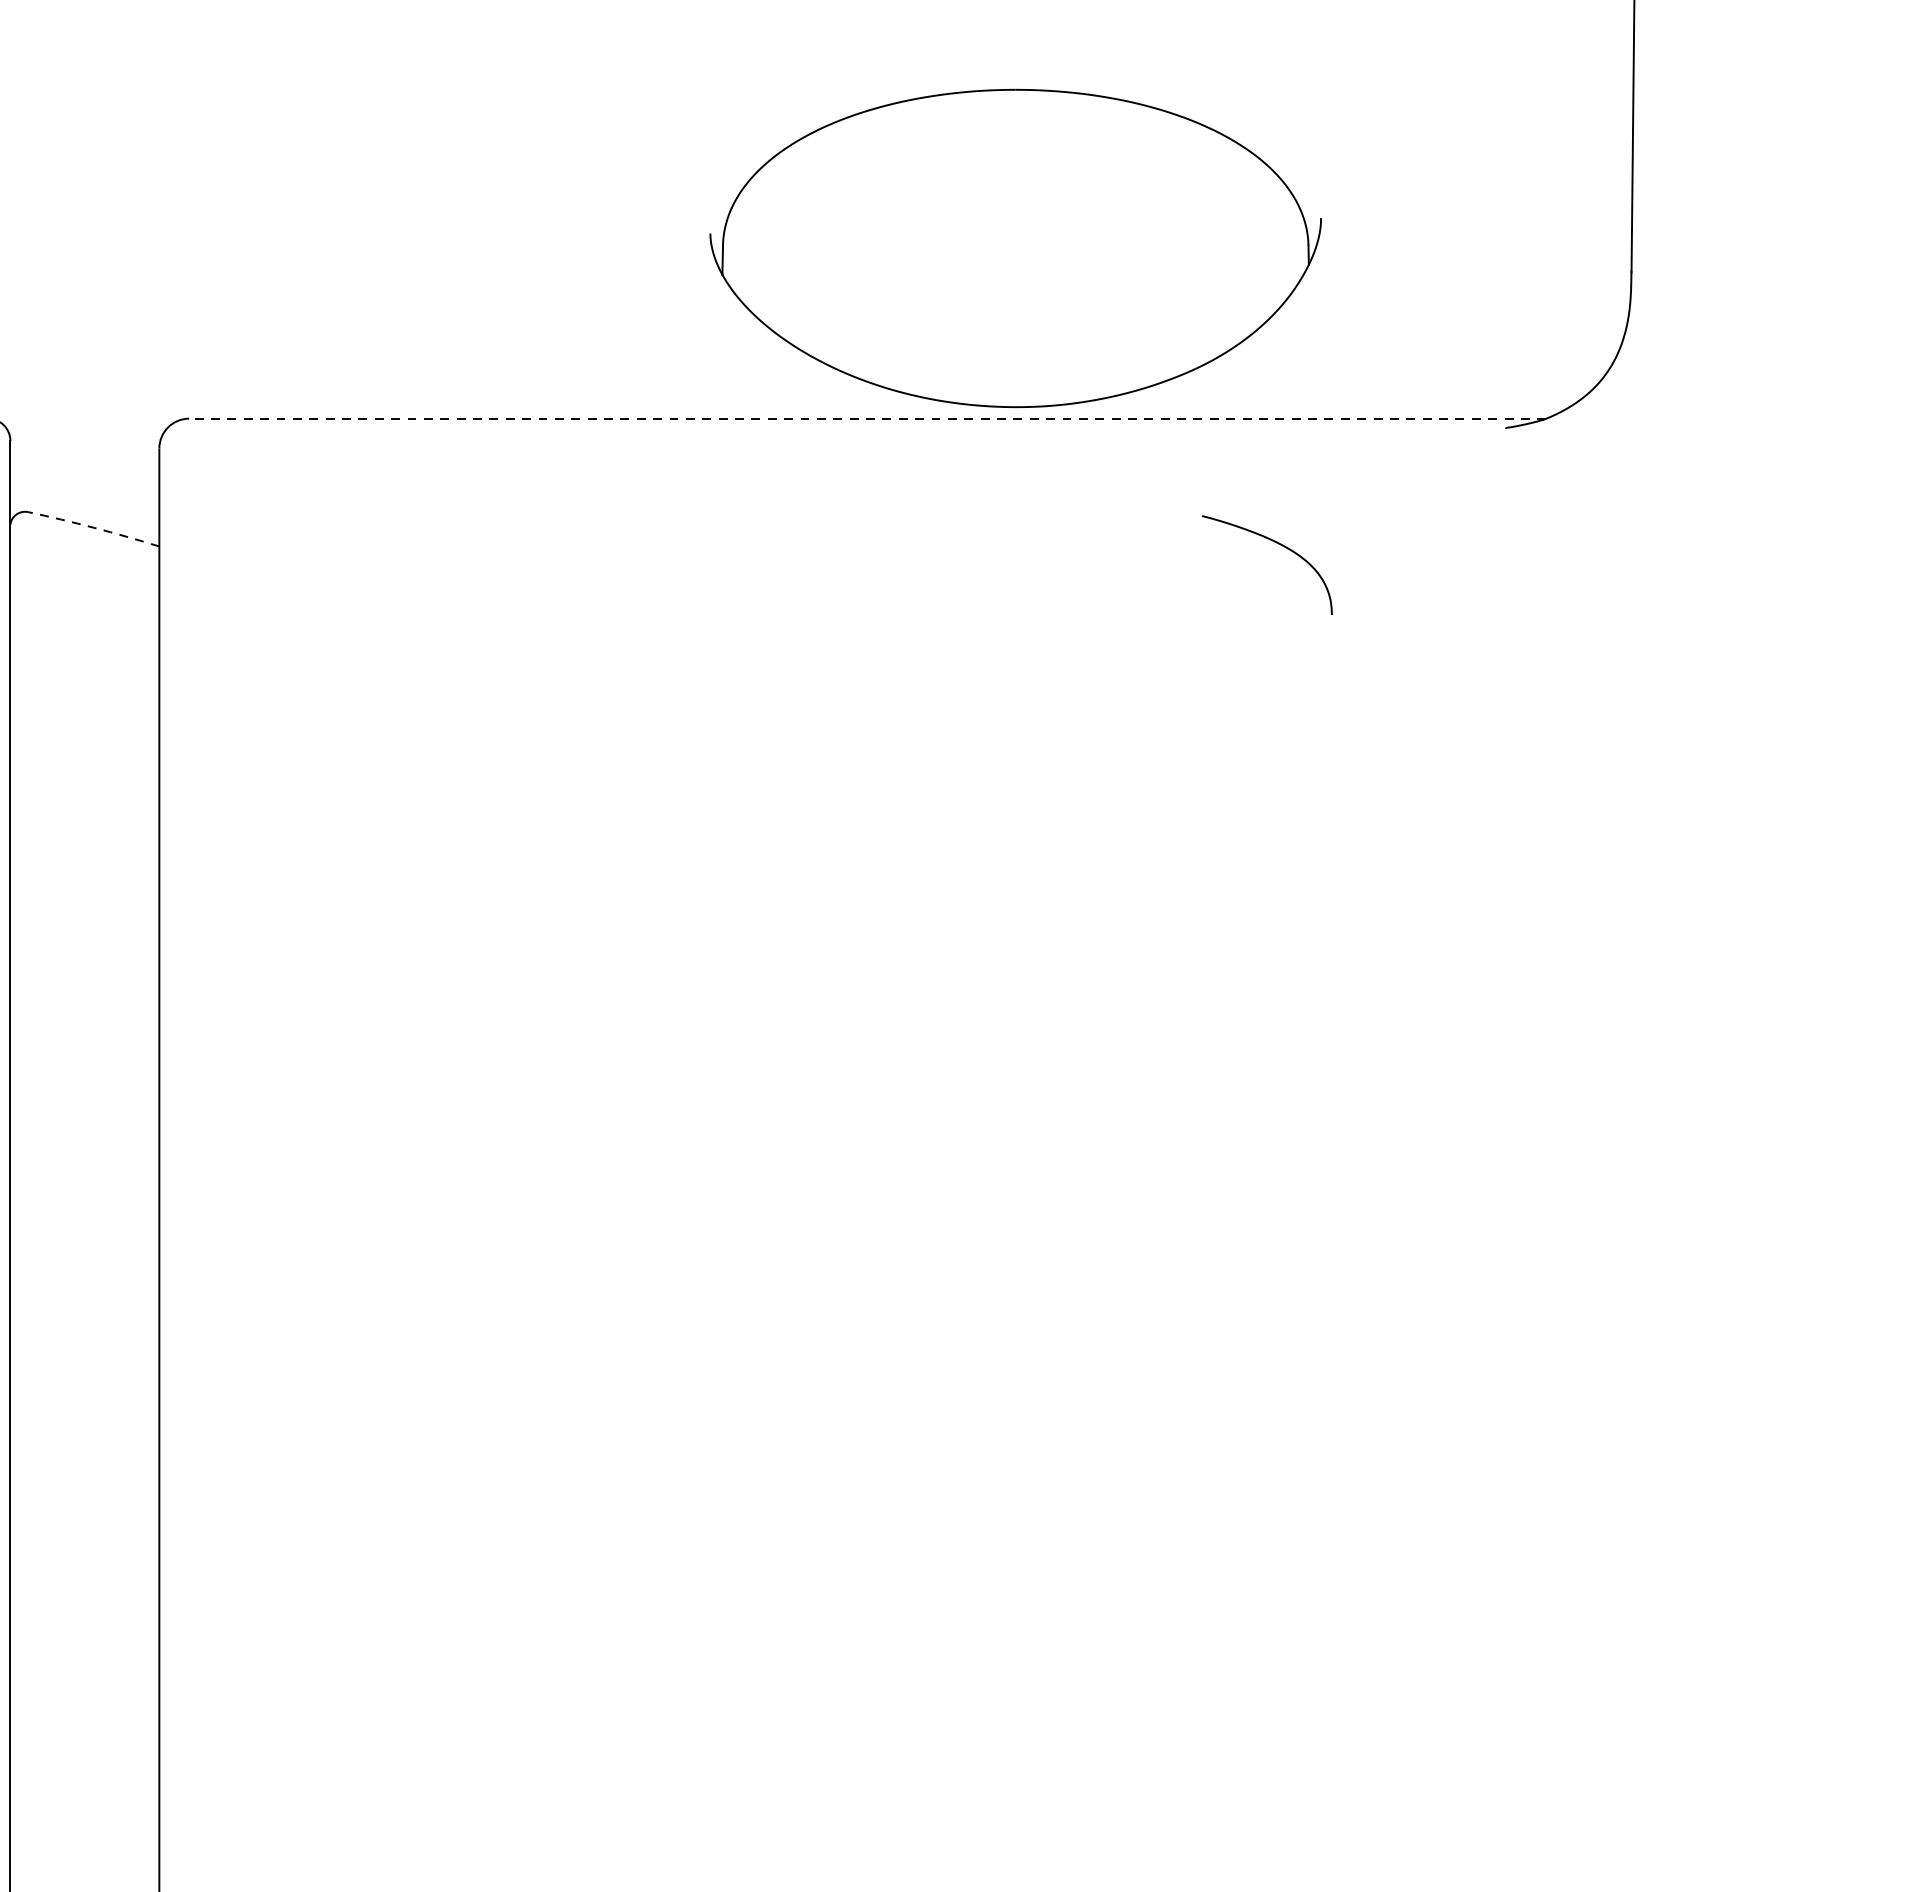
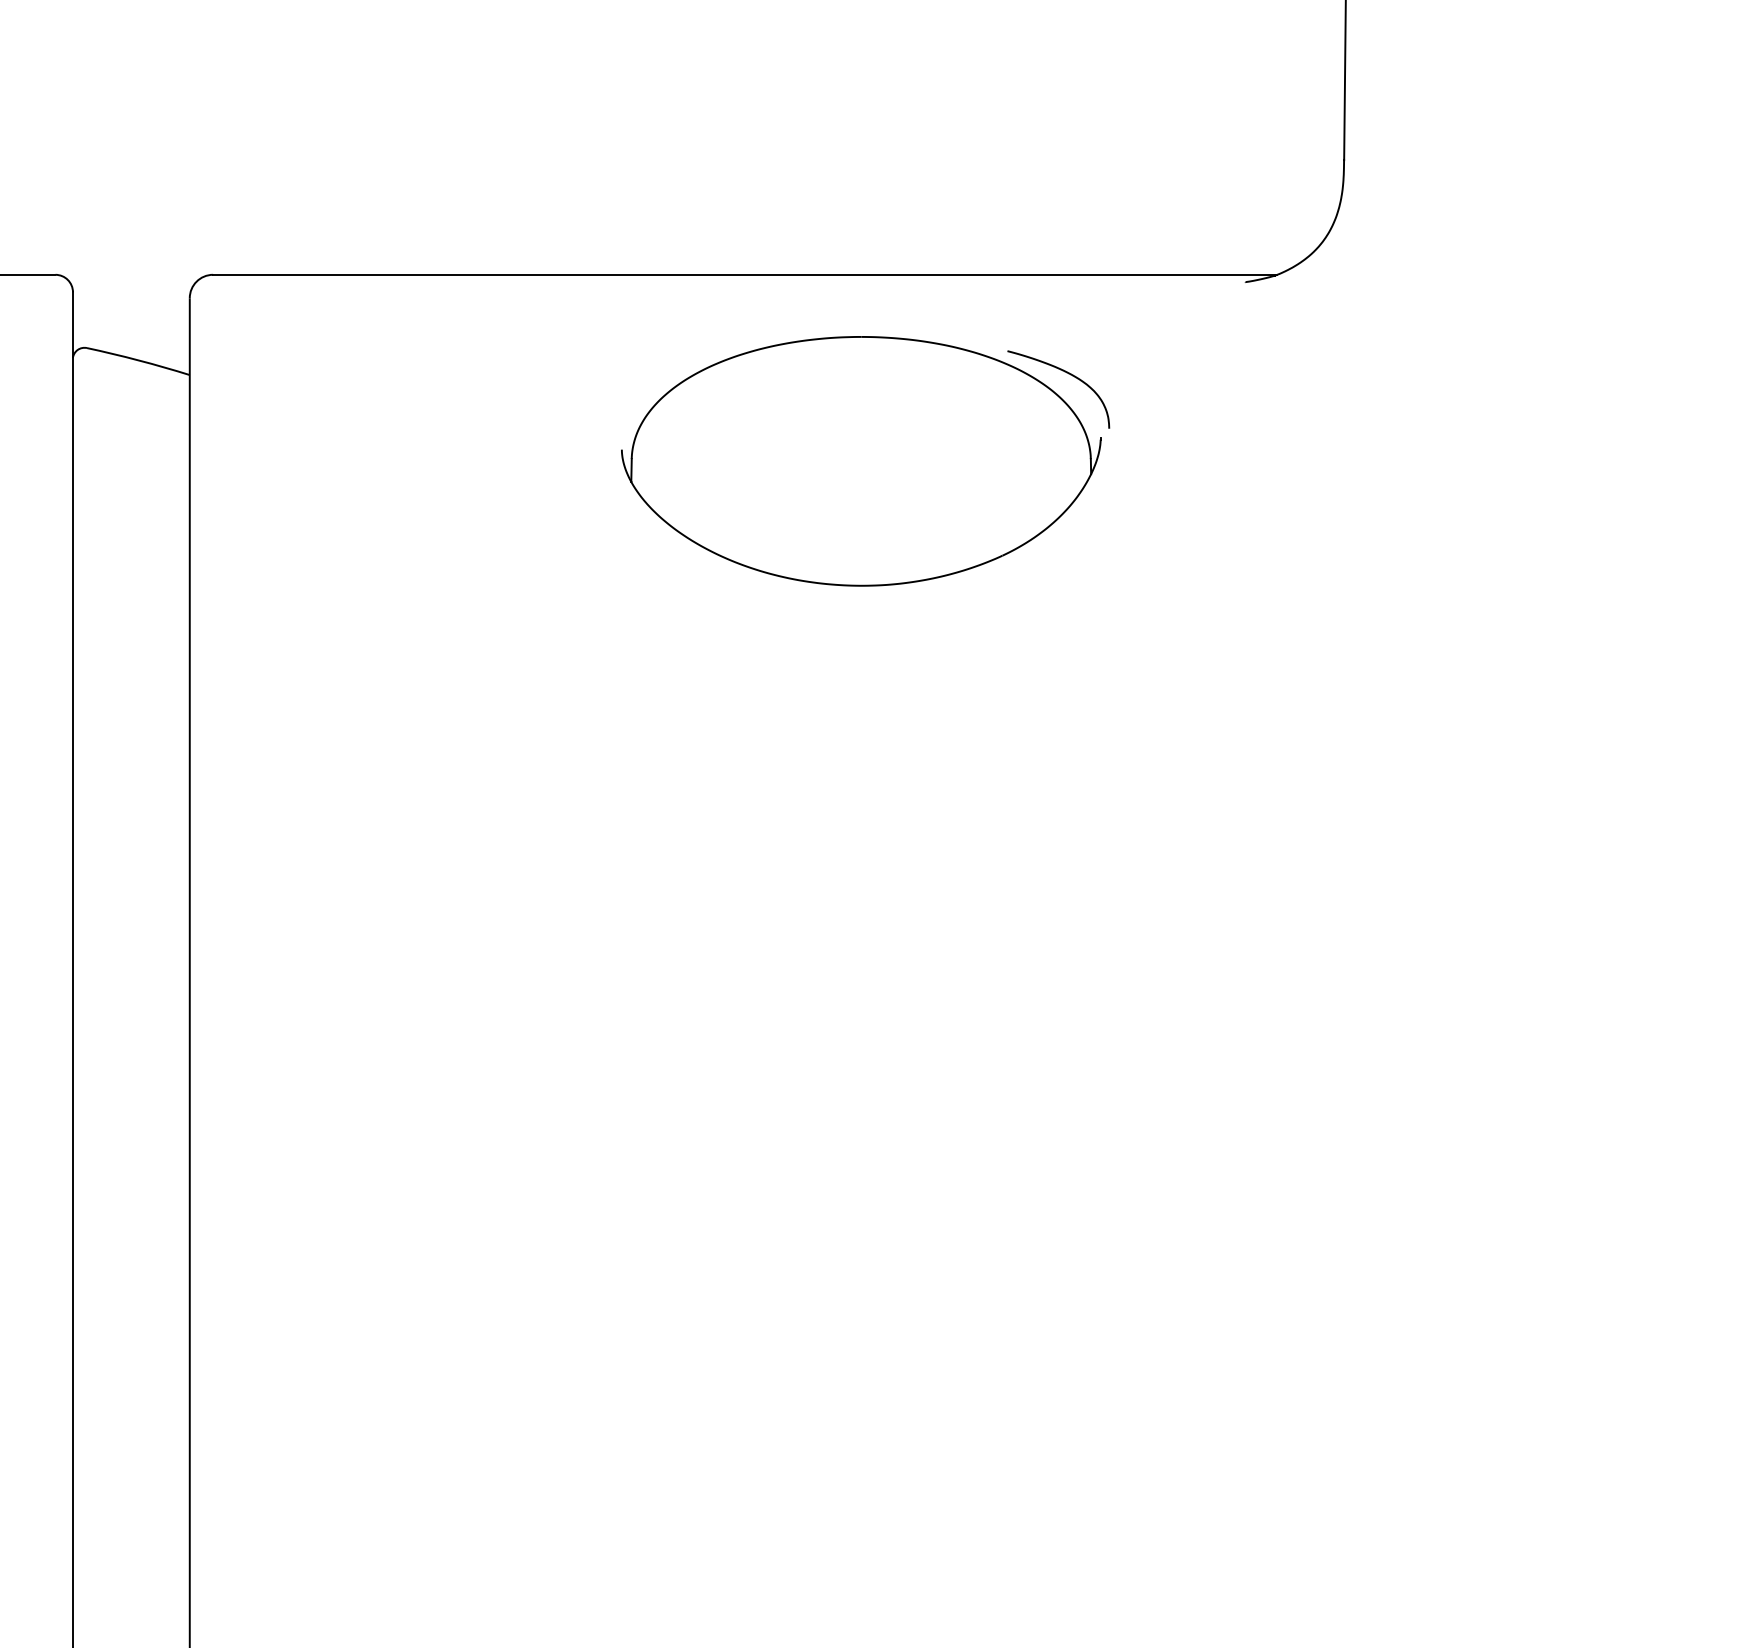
part: (1015, 248) -> (861, 461), moved
line: (866, 418) -> (744, 274), dashed -> solid
arc: (93, 527) -> (138, 360), dashed -> solid

